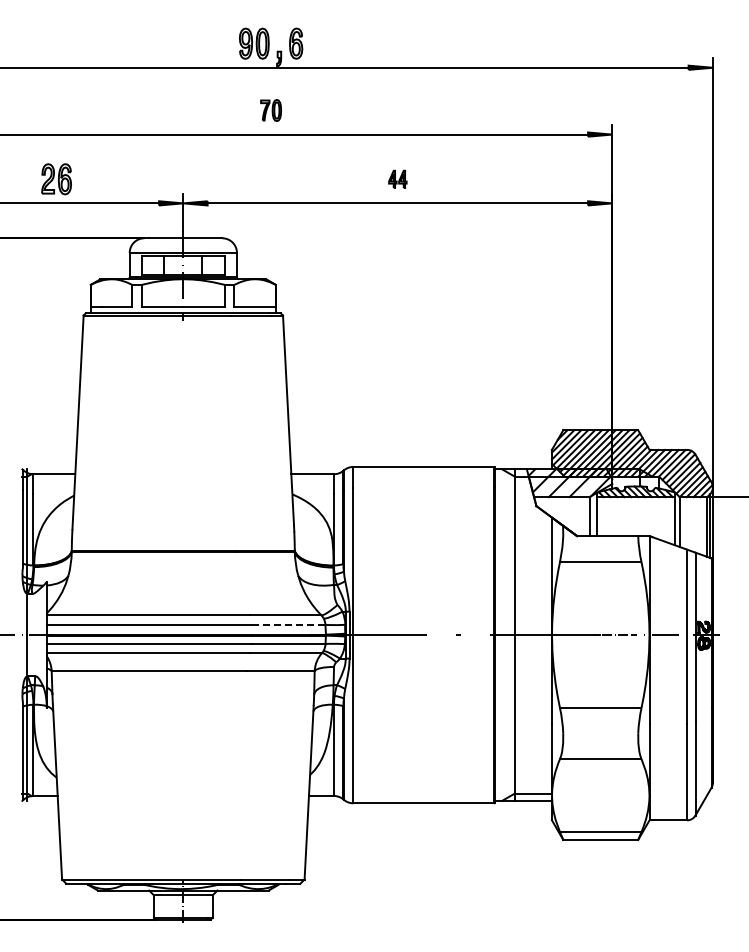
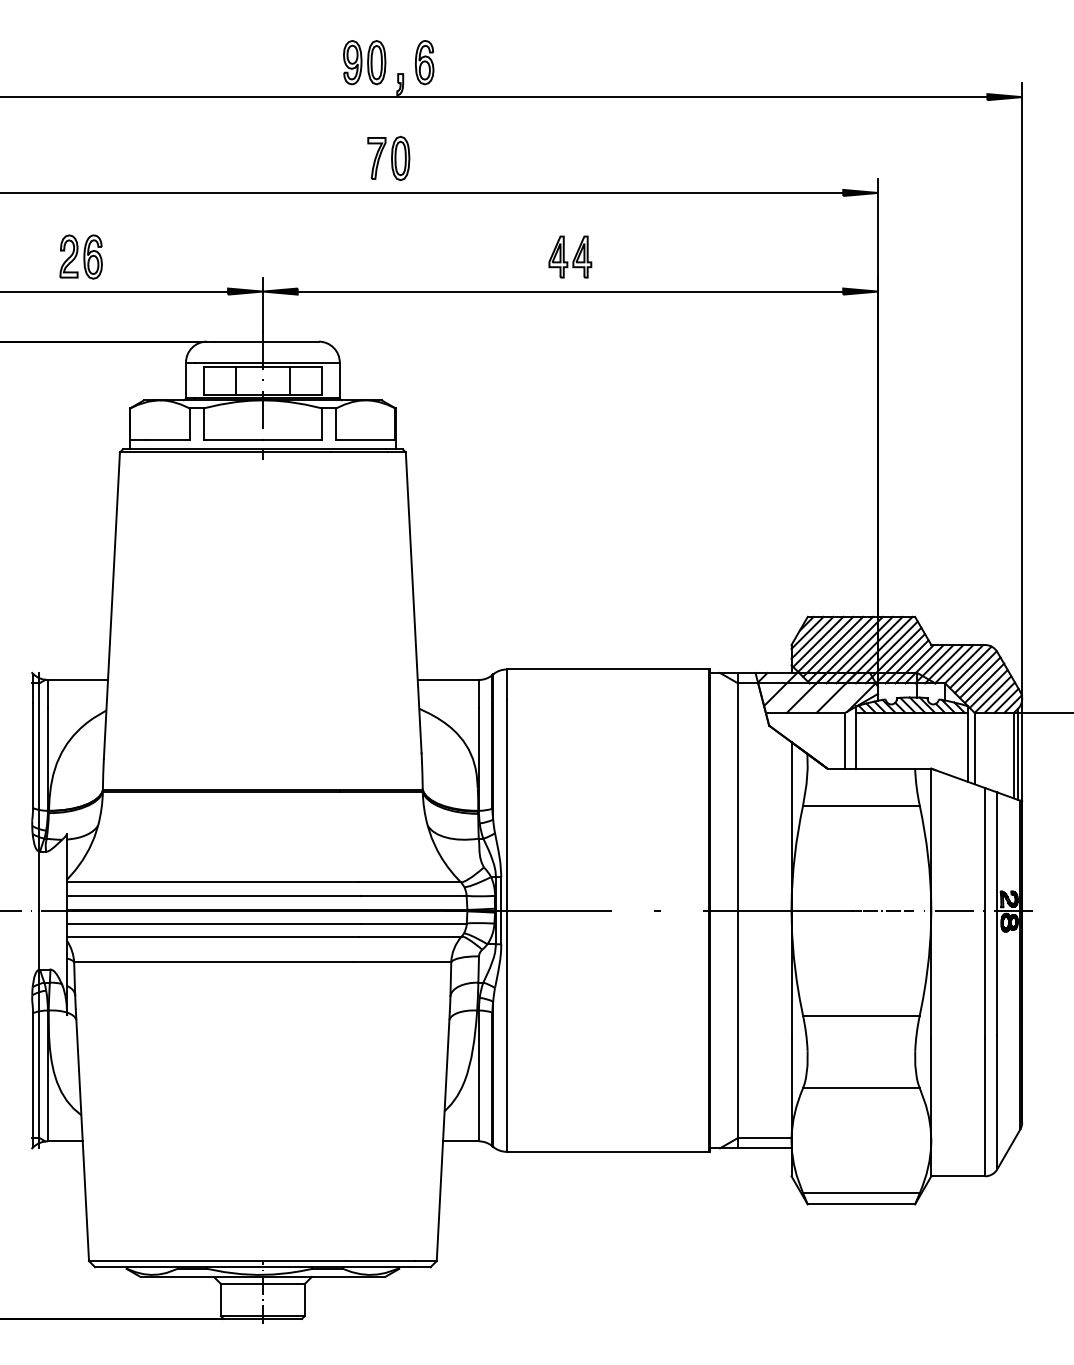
part: (270, 110) -> (387, 158), size x1.43
part: (397, 179) -> (569, 257), size x1.67
line: (288, 624) -> (413, 895), dashed -> solid

